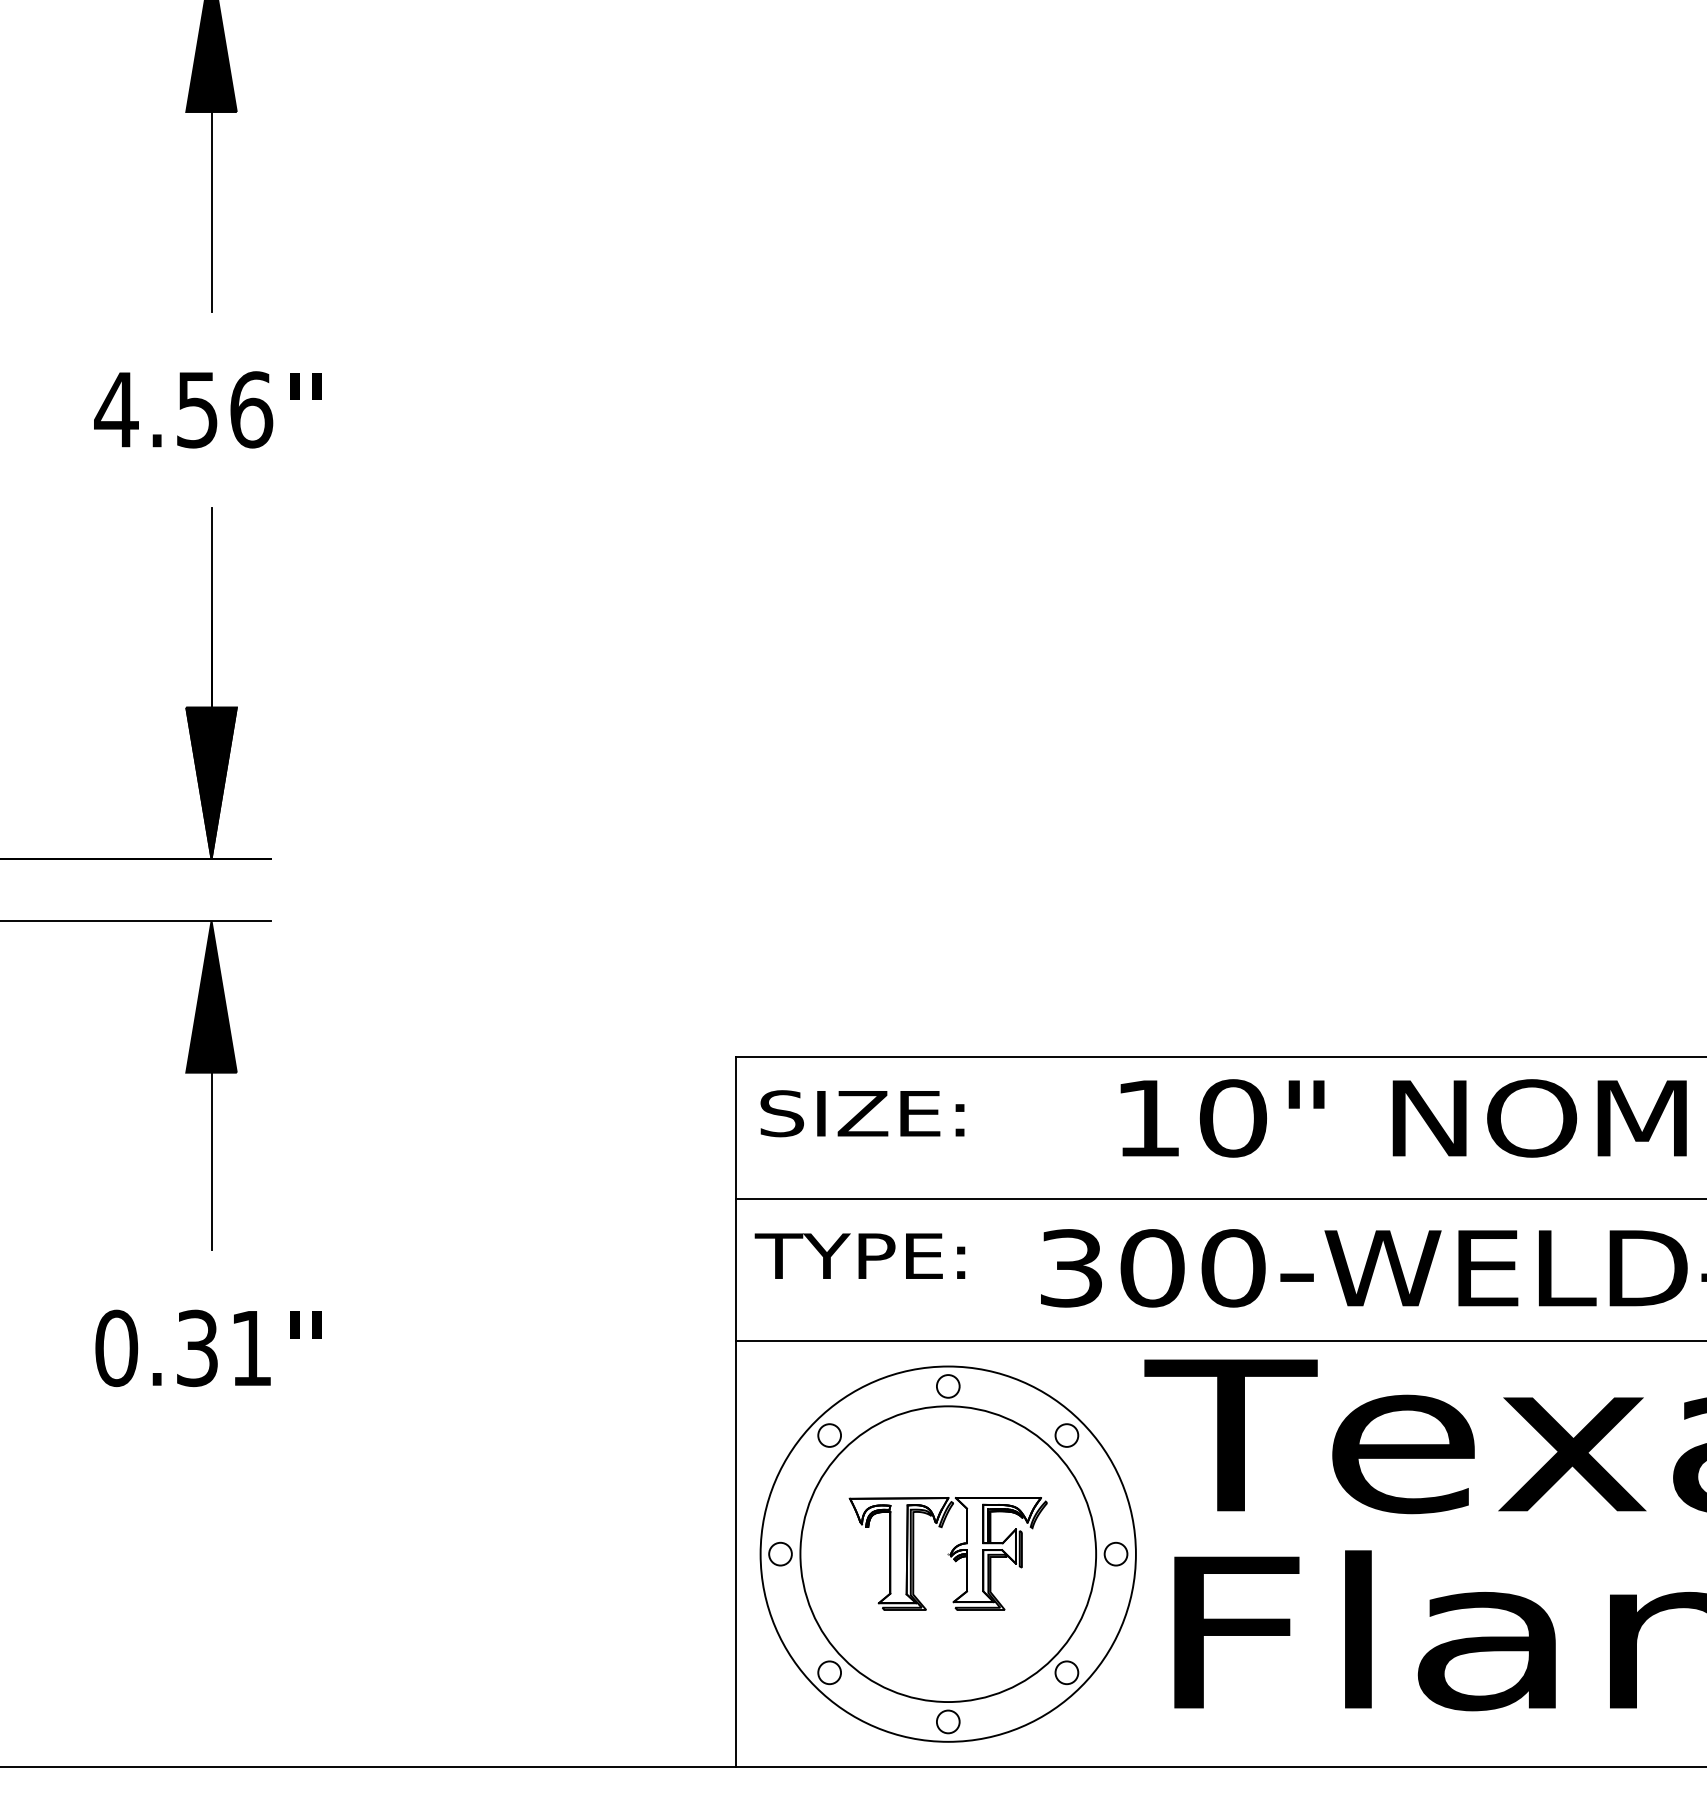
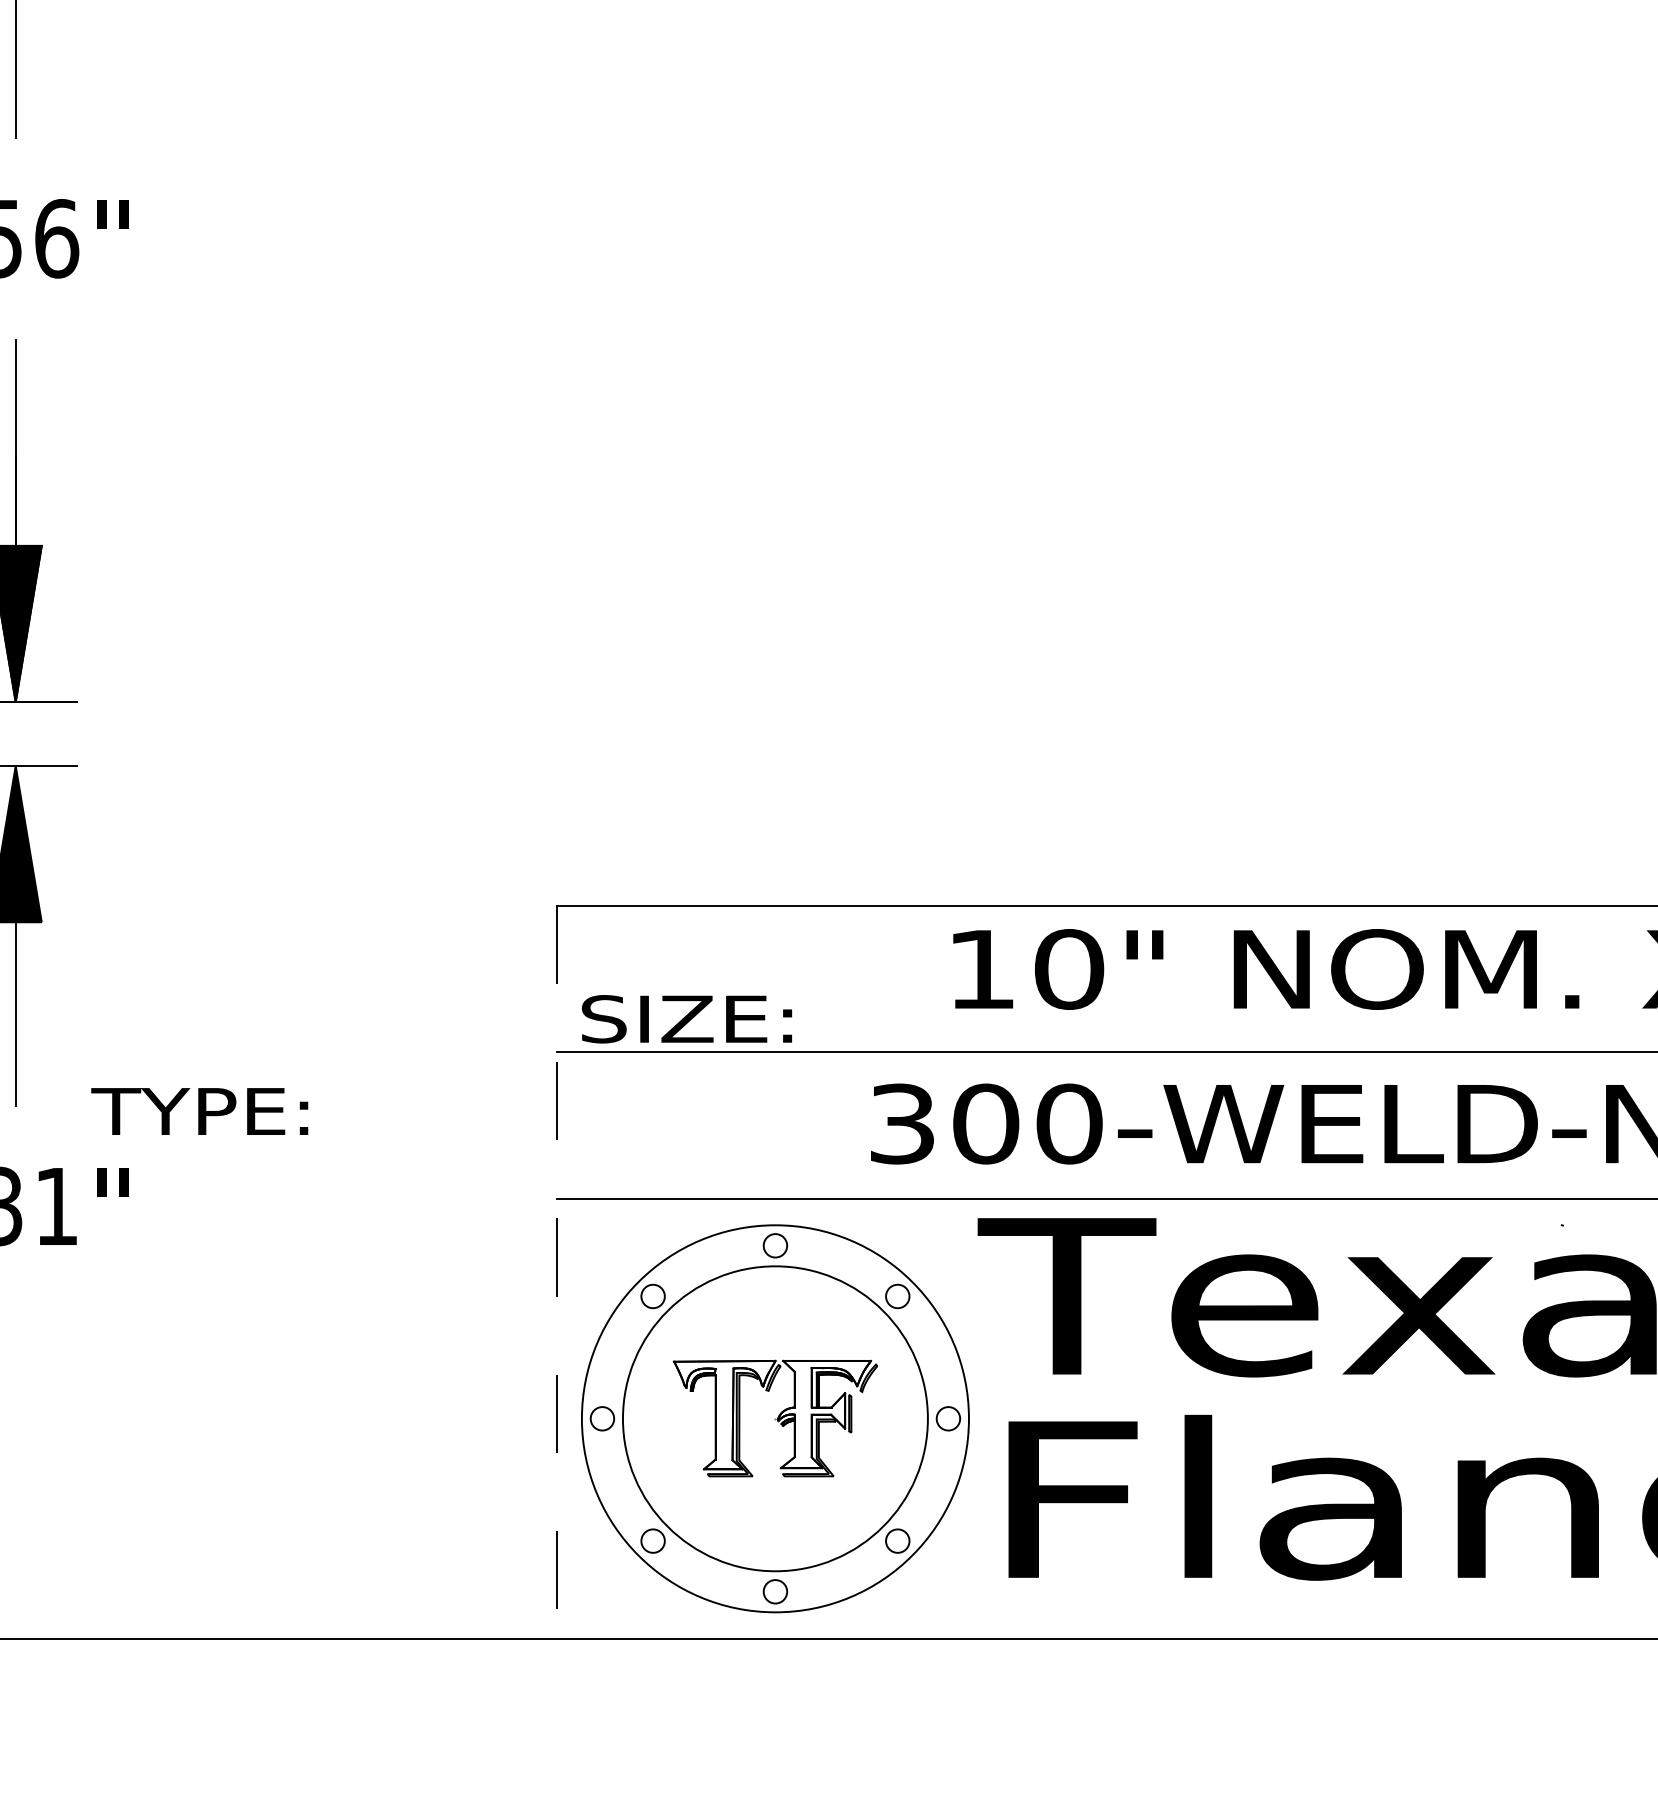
text: (862, 1113) -> (686, 1019), moved
text: (859, 1255) -> (199, 1110), moved
line: (736, 1412) -> (557, 1272), solid -> dashed

